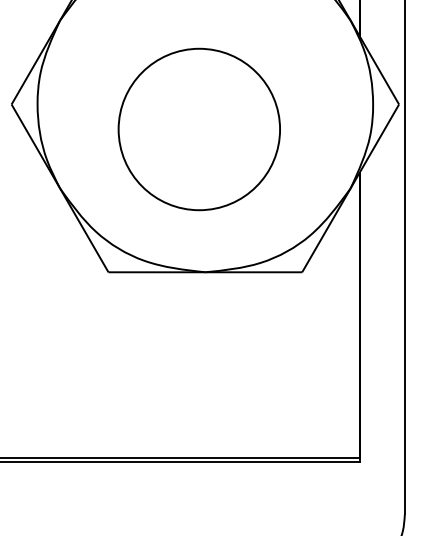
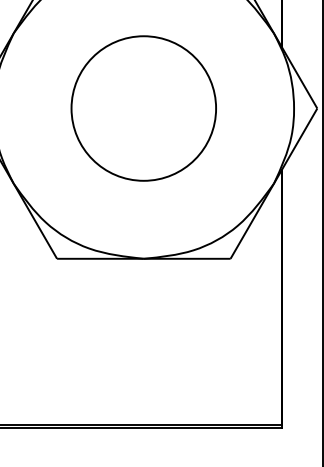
circle: (198, 129) -> (143, 108), moved

